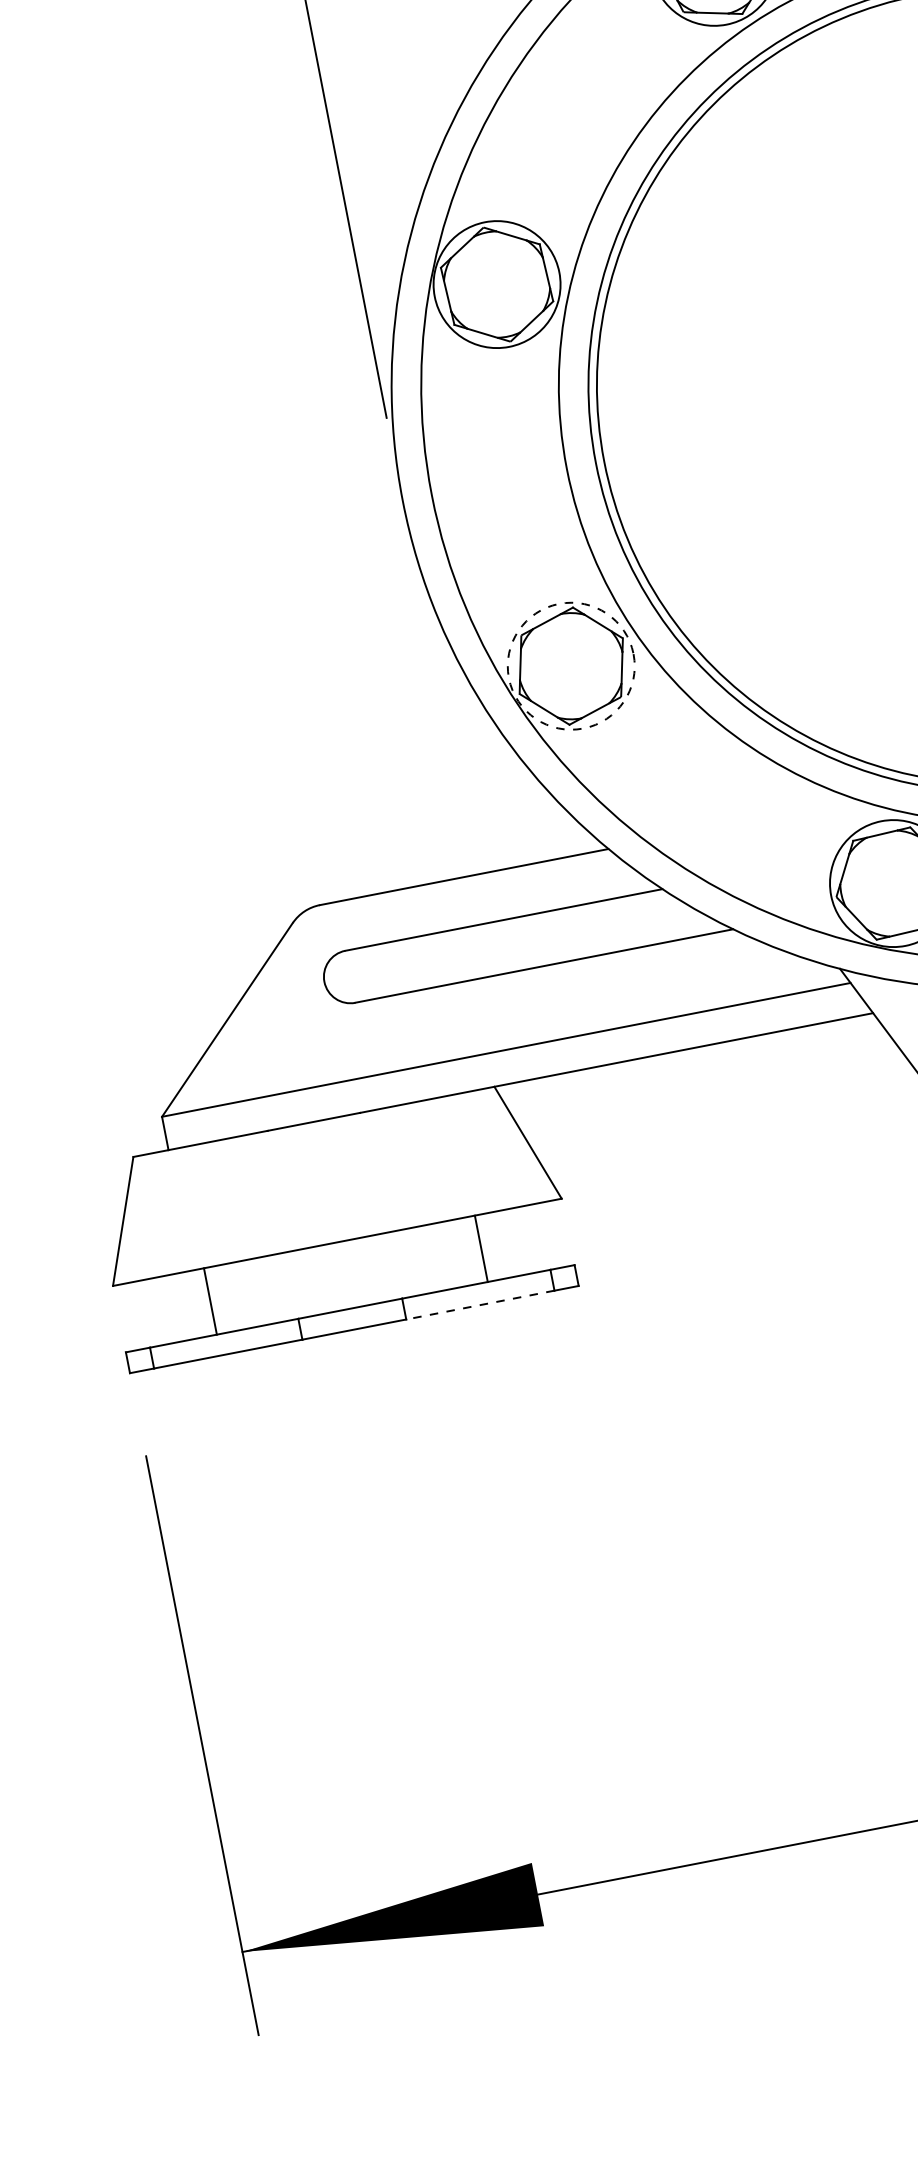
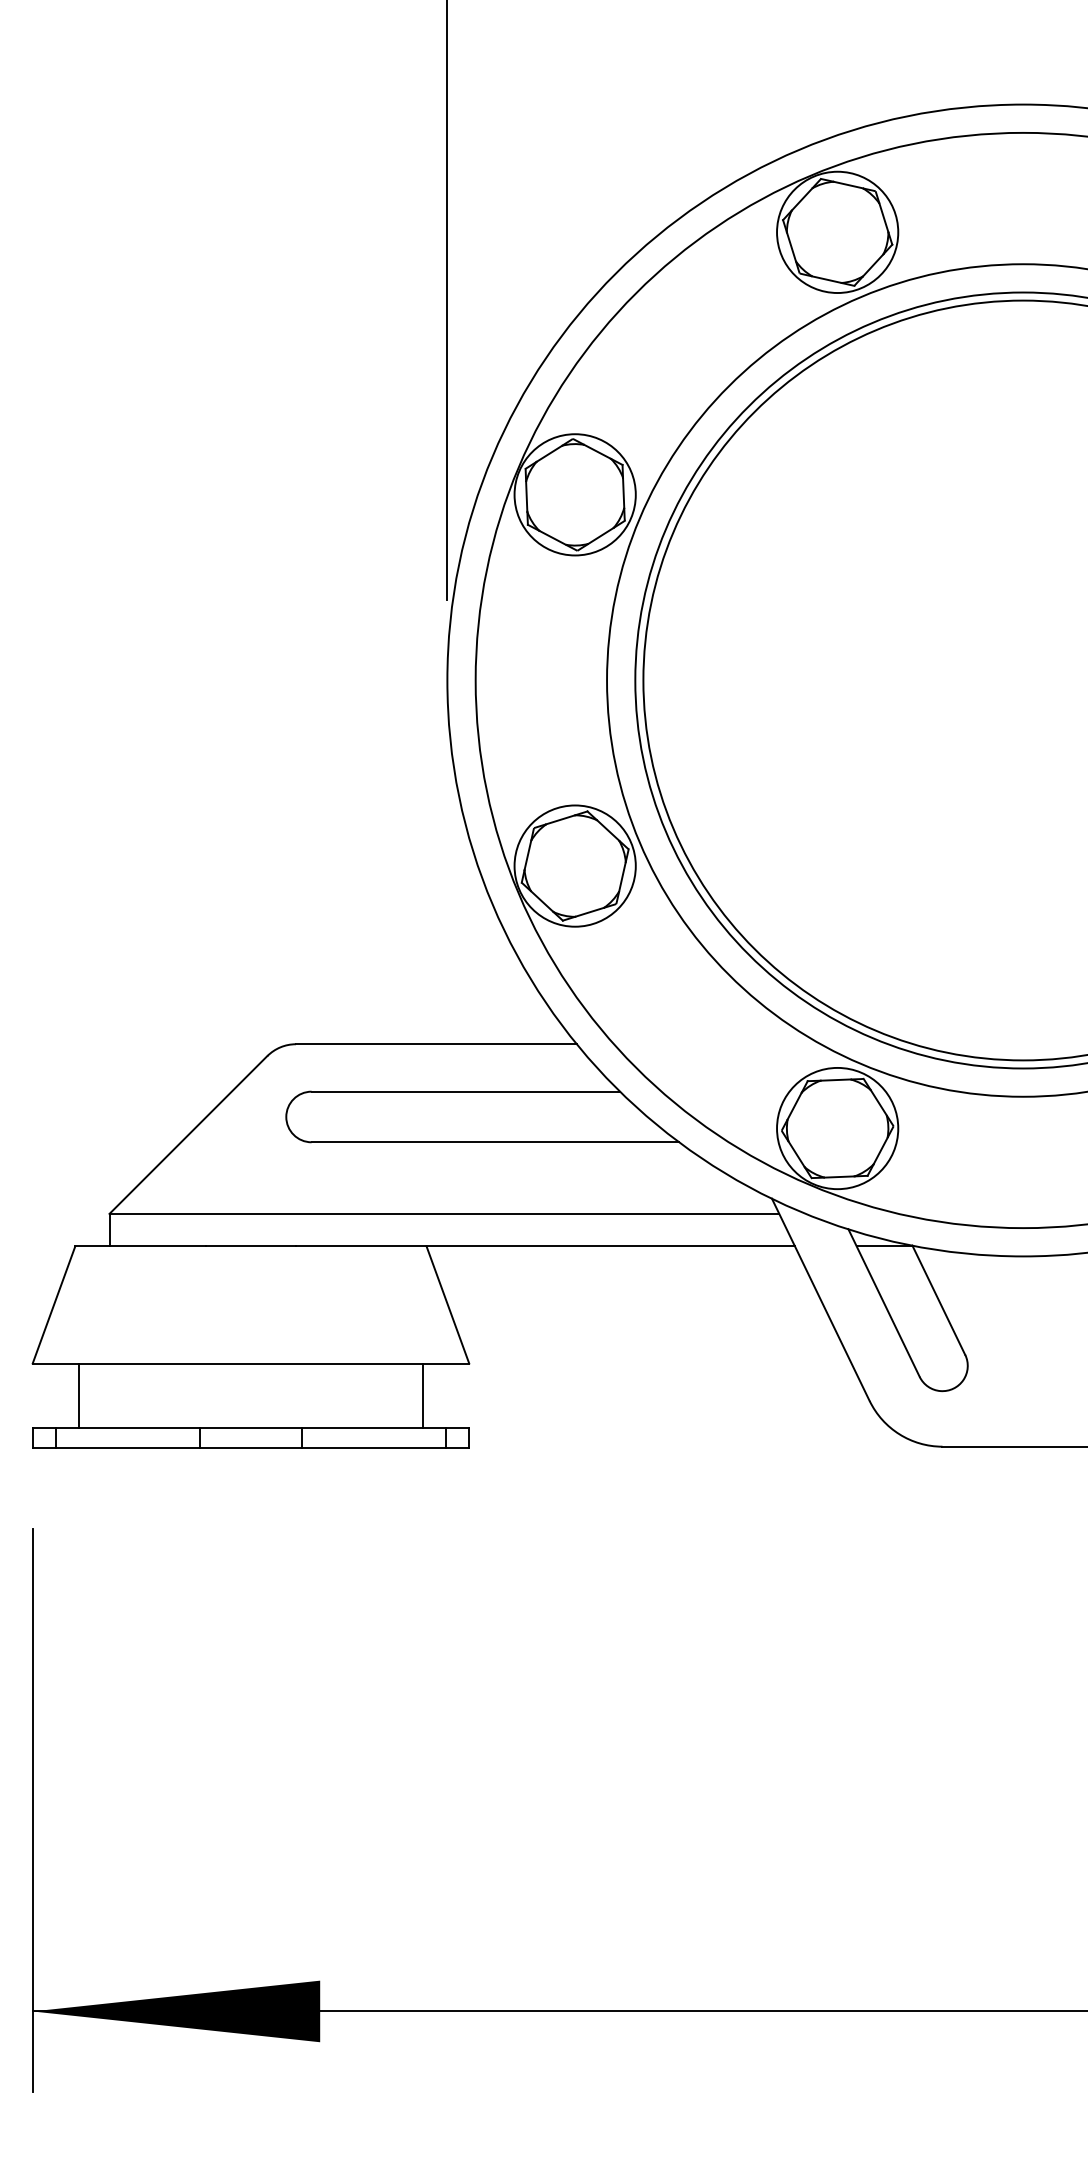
circle: (570, 665) -> (574, 865), dashed -> solid
line: (481, 1248) -> (422, 1395), moved
line: (210, 1301) -> (79, 1395), moved
line: (480, 1305) -> (373, 1448), dashed -> solid

